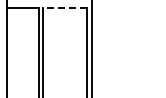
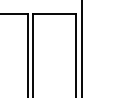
line: (65, 7) -> (54, 13), dashed -> solid

